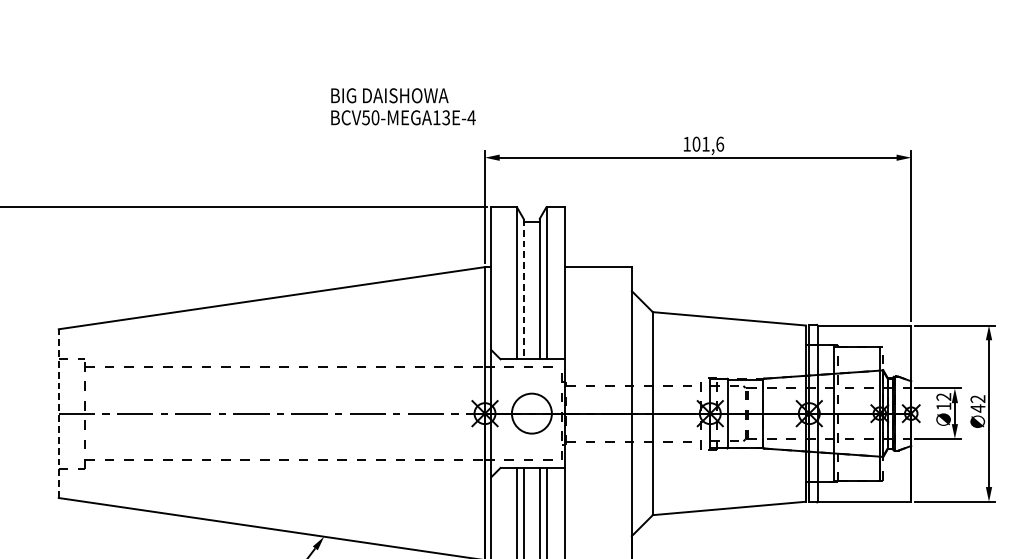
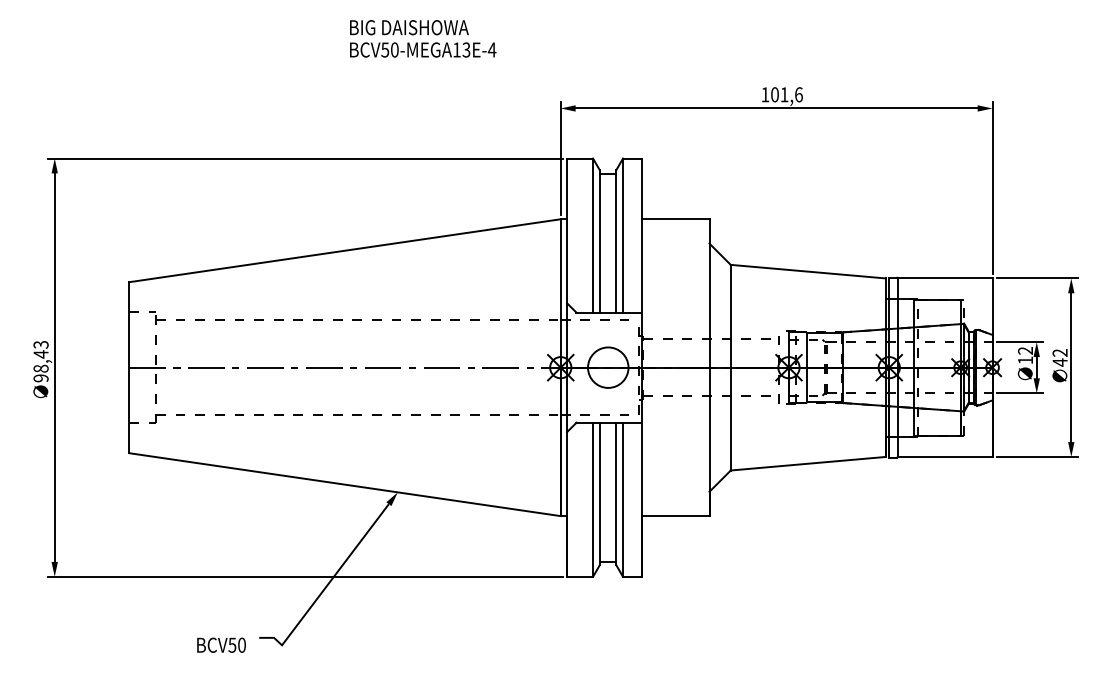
text: (403, 106) -> (423, 38), moved
line: (523, 290) -> (599, 242), dashed -> solid
line: (58, 413) -> (128, 367), dashed -> solid

